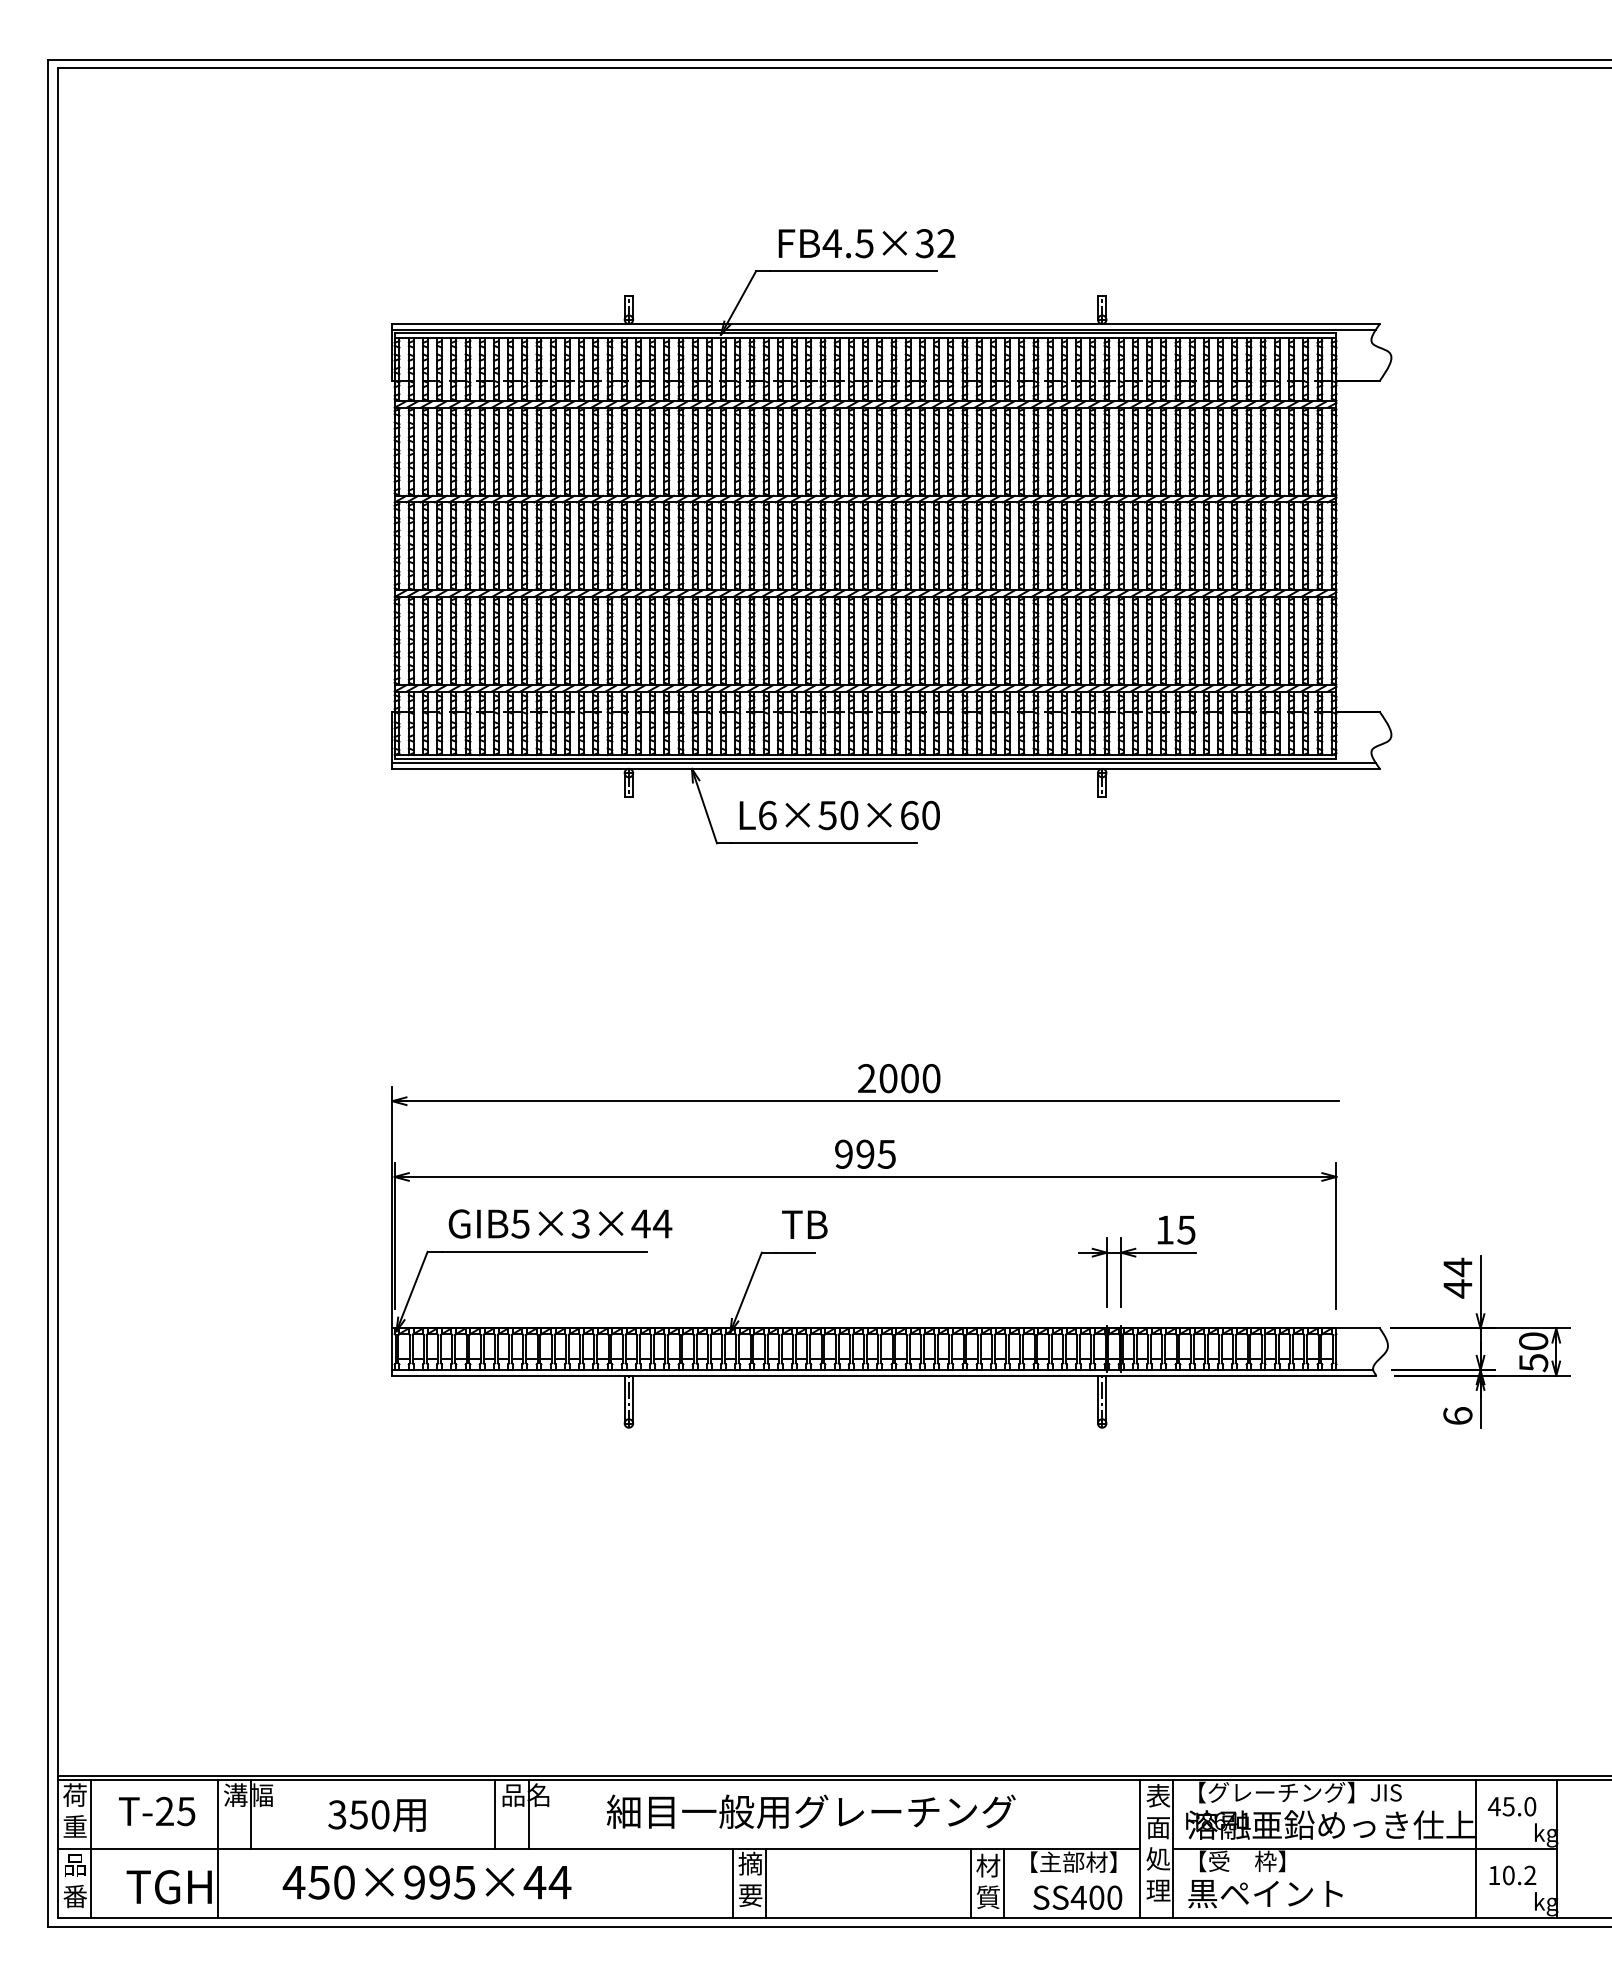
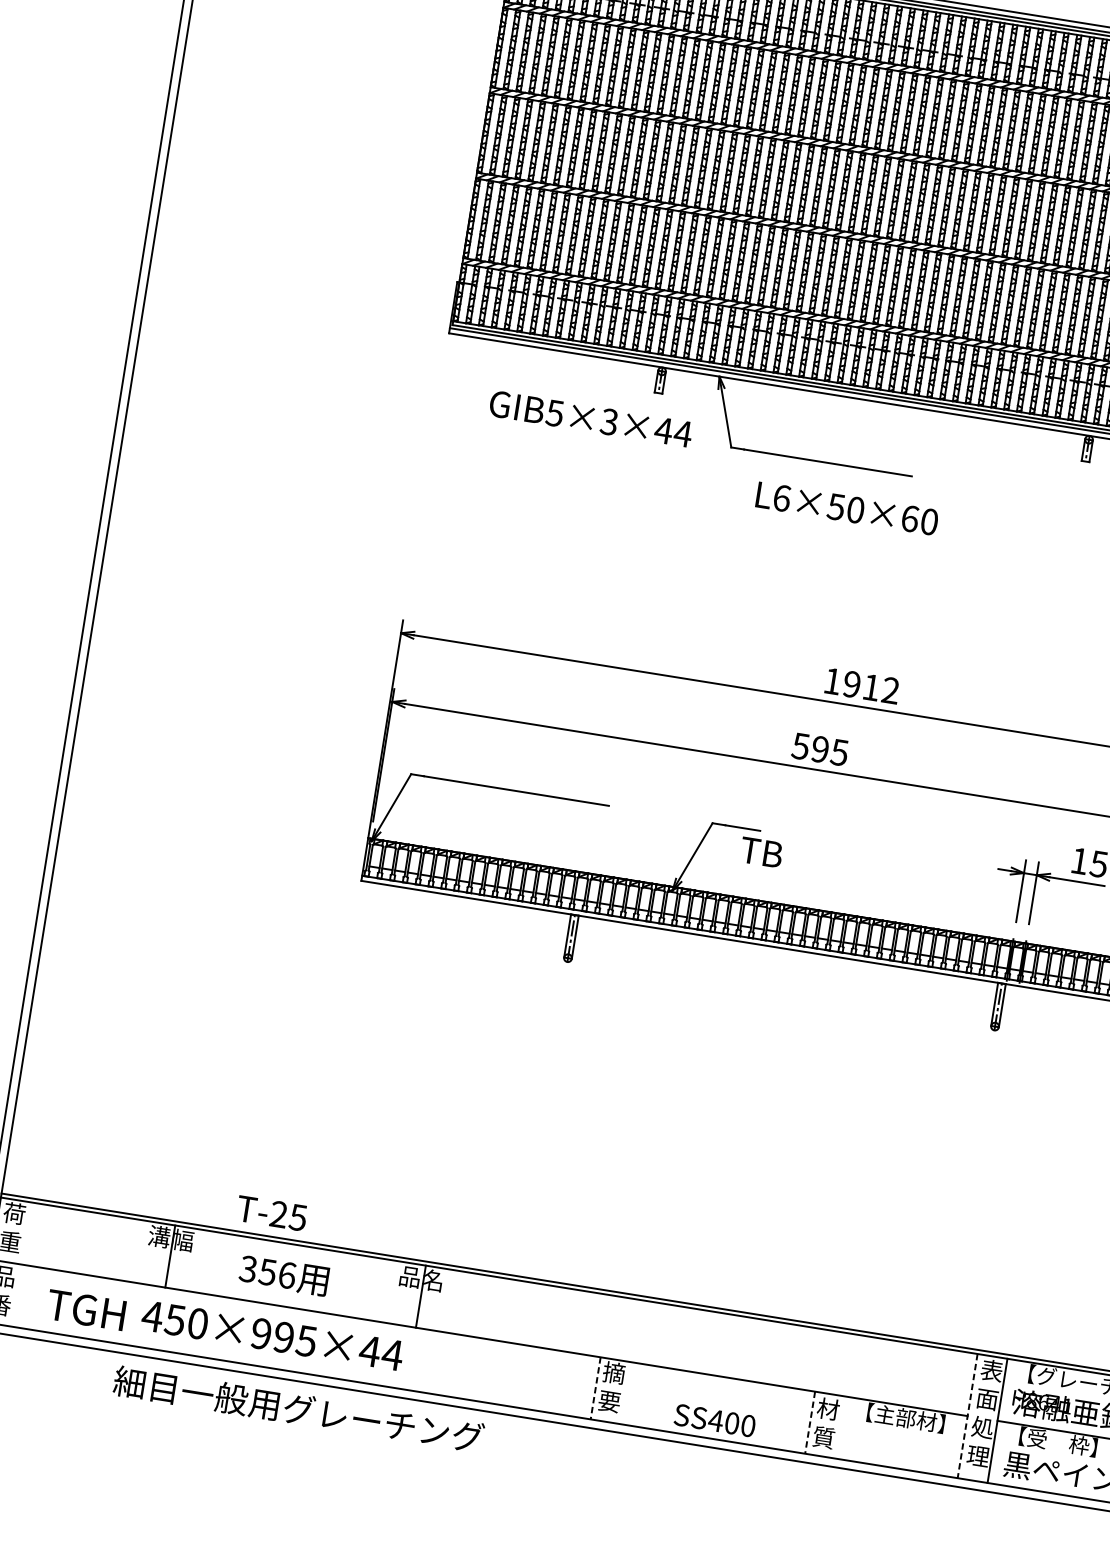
text: (839, 815) -> (846, 508), moved
text: (899, 1078) -> (862, 686), 2000 -> 1912
text: (843, 1153) -> (800, 745), 995 -> 595
text: (560, 1223) -> (591, 418), moved
text: (804, 1224) -> (761, 852), moved
text: (157, 1811) -> (272, 1213), moved
text: (810, 1811) -> (298, 1409), moved
text: (380, 1814) -> (287, 1275), 350 -> 356
line: (495, 1814) -> (391, 1291), removed
line: (90, 1848) -> (20, 1263), removed
line: (217, 1848) -> (135, 1282), removed
line: (1140, 1849) -> (968, 1416), solid -> dashed
text: (426, 1882) -> (272, 1335), moved
line: (766, 1883) -> (625, 1393), removed
line: (1004, 1883) -> (840, 1427), removed
line: (733, 1884) -> (595, 1389), solid -> dashed
line: (970, 1884) -> (809, 1423), solid -> dashed
text: (1077, 1897) -> (714, 1420), moved

